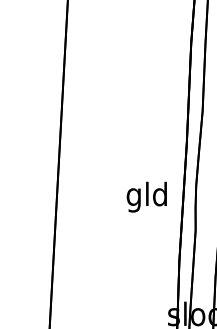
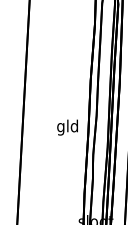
text: (146, 196) -> (67, 127), moved

